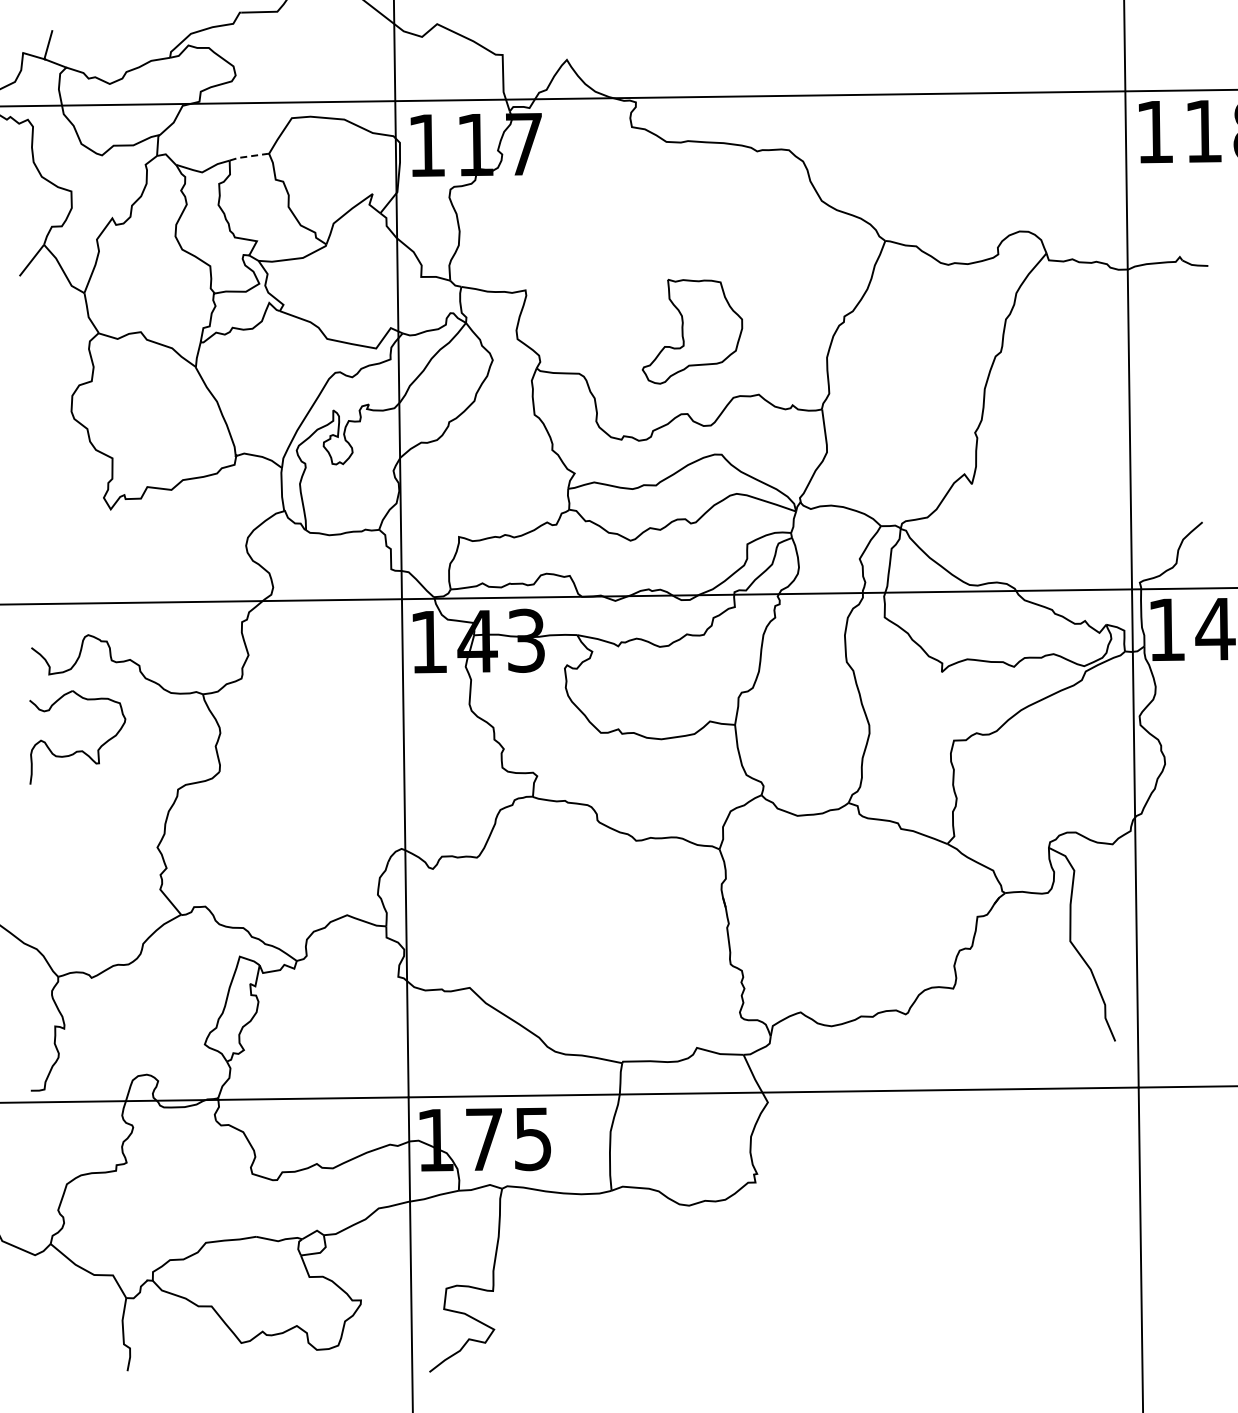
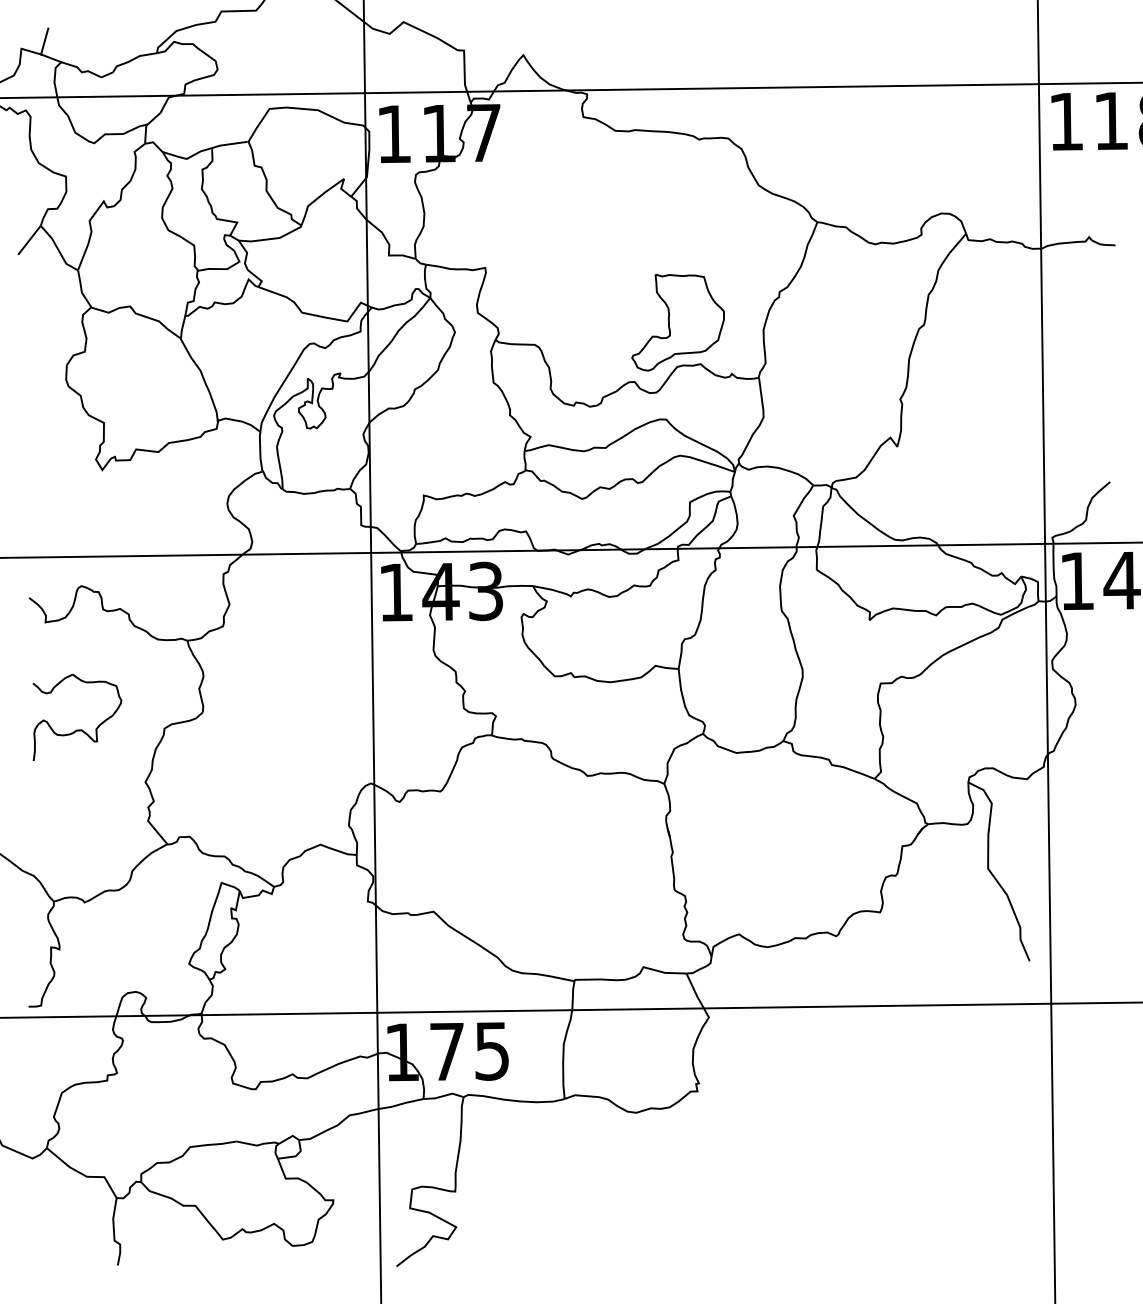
line: (248, 156) -> (229, 144), dashed -> solid
part: (692, 331) -> (678, 322), moved
part: (77, 750) -> (77, 729), moved

